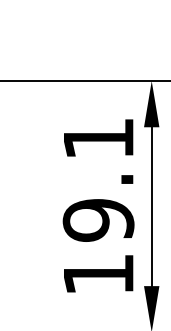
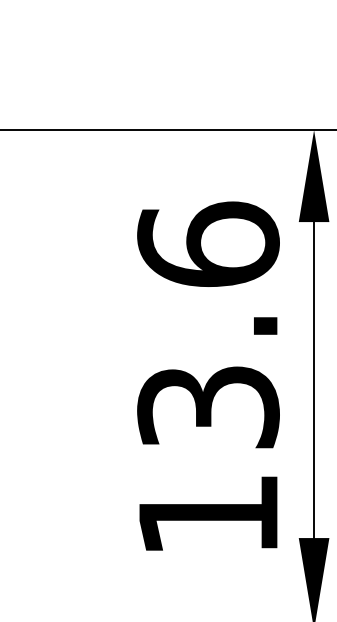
text: (98, 179) -> (208, 325), 19.1 -> 13.6

